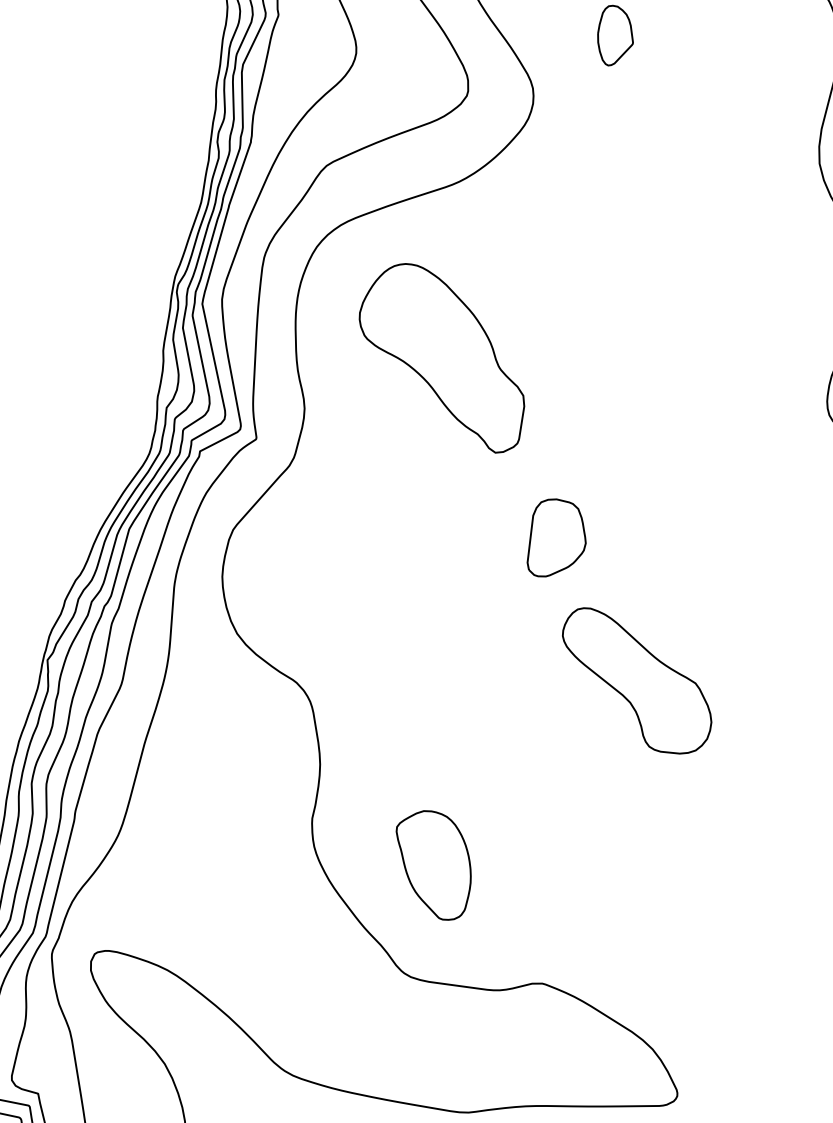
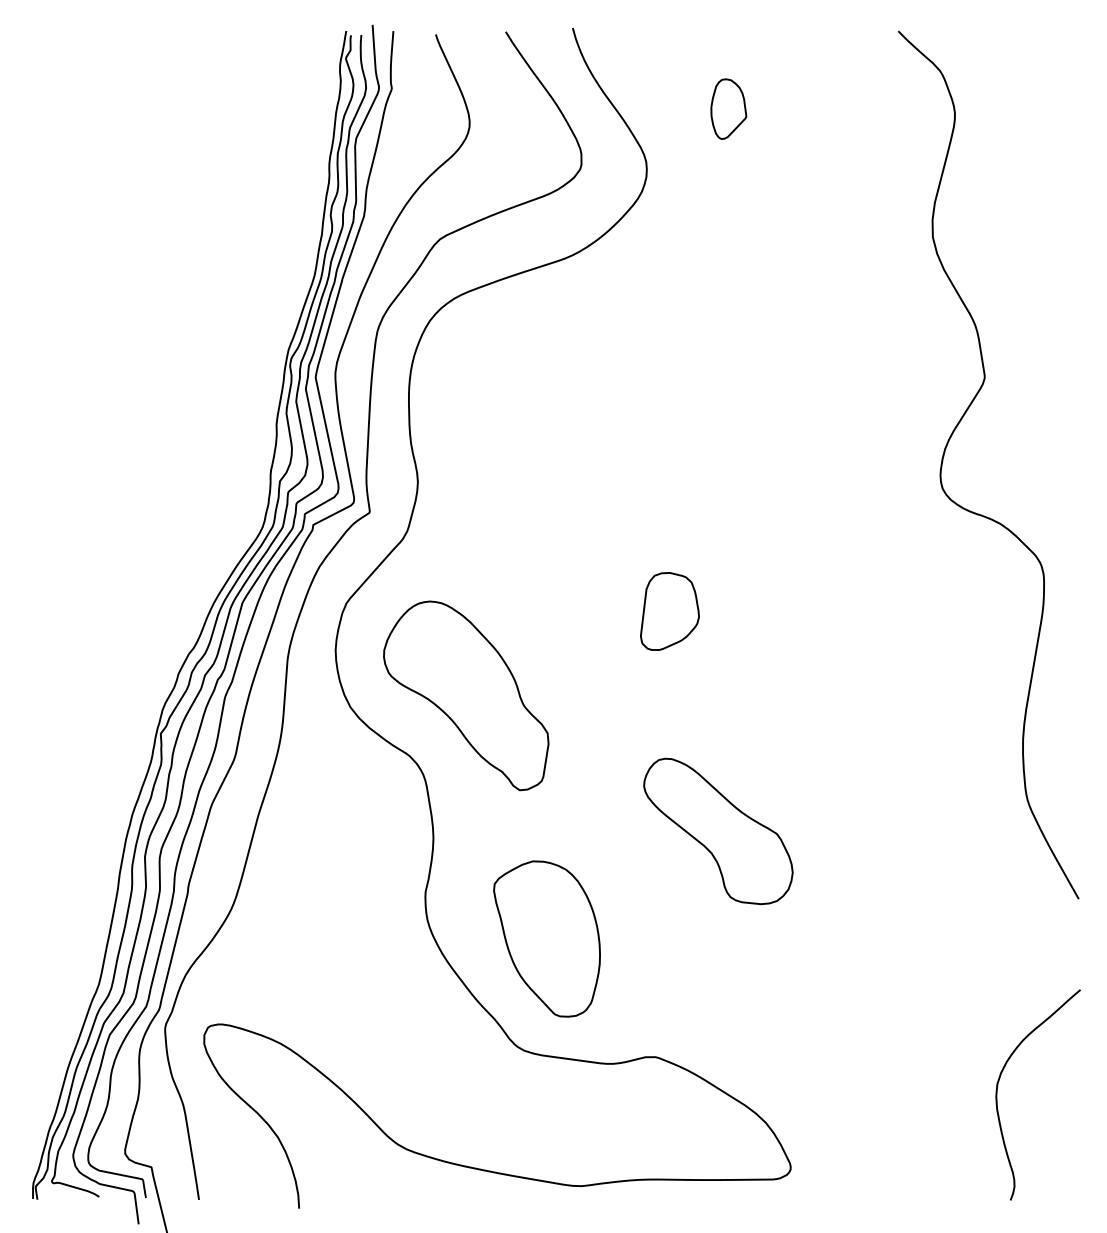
part: (442, 357) -> (466, 695), moved
part: (637, 680) -> (718, 831), moved
part: (433, 864) -> (546, 938), size x1.43

